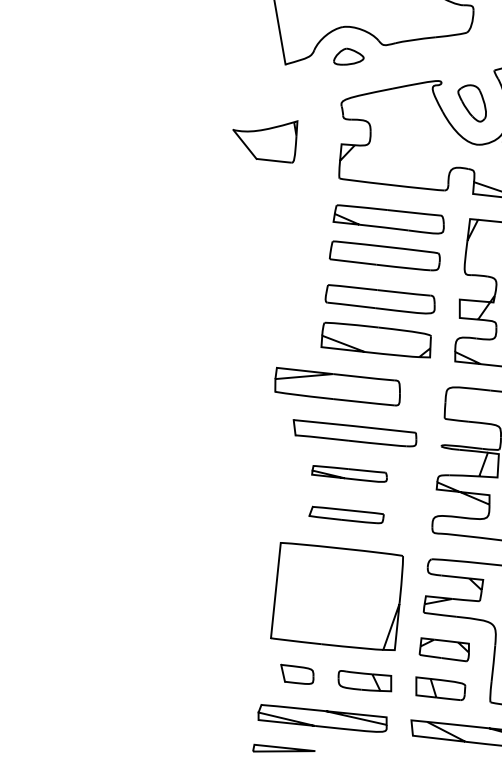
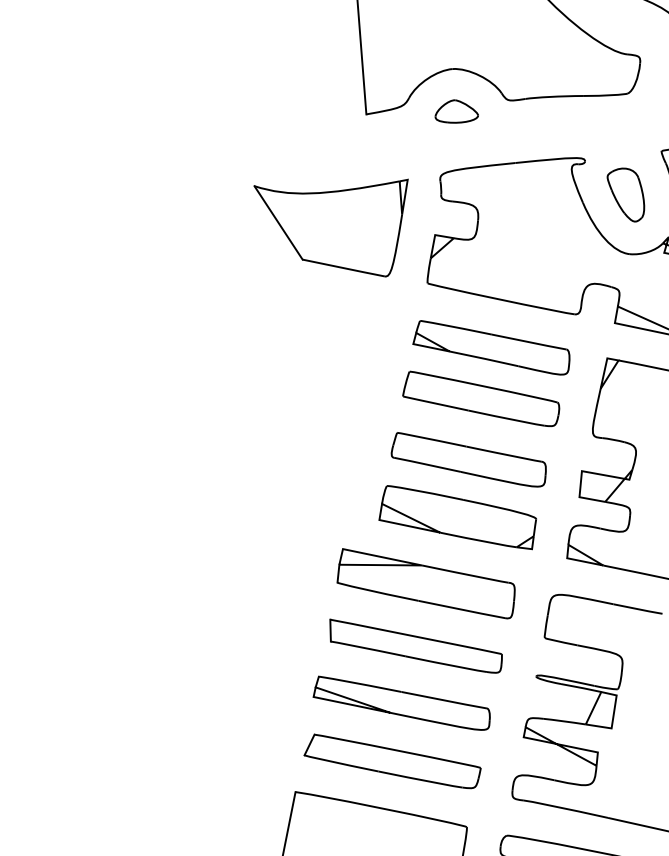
part: (265, 141) -> (327, 220), size x1.67
part: (337, 386) -> (426, 583), moved
part: (349, 473) -> (402, 702), size x1.67
part: (346, 514) -> (392, 760), size x1.67

